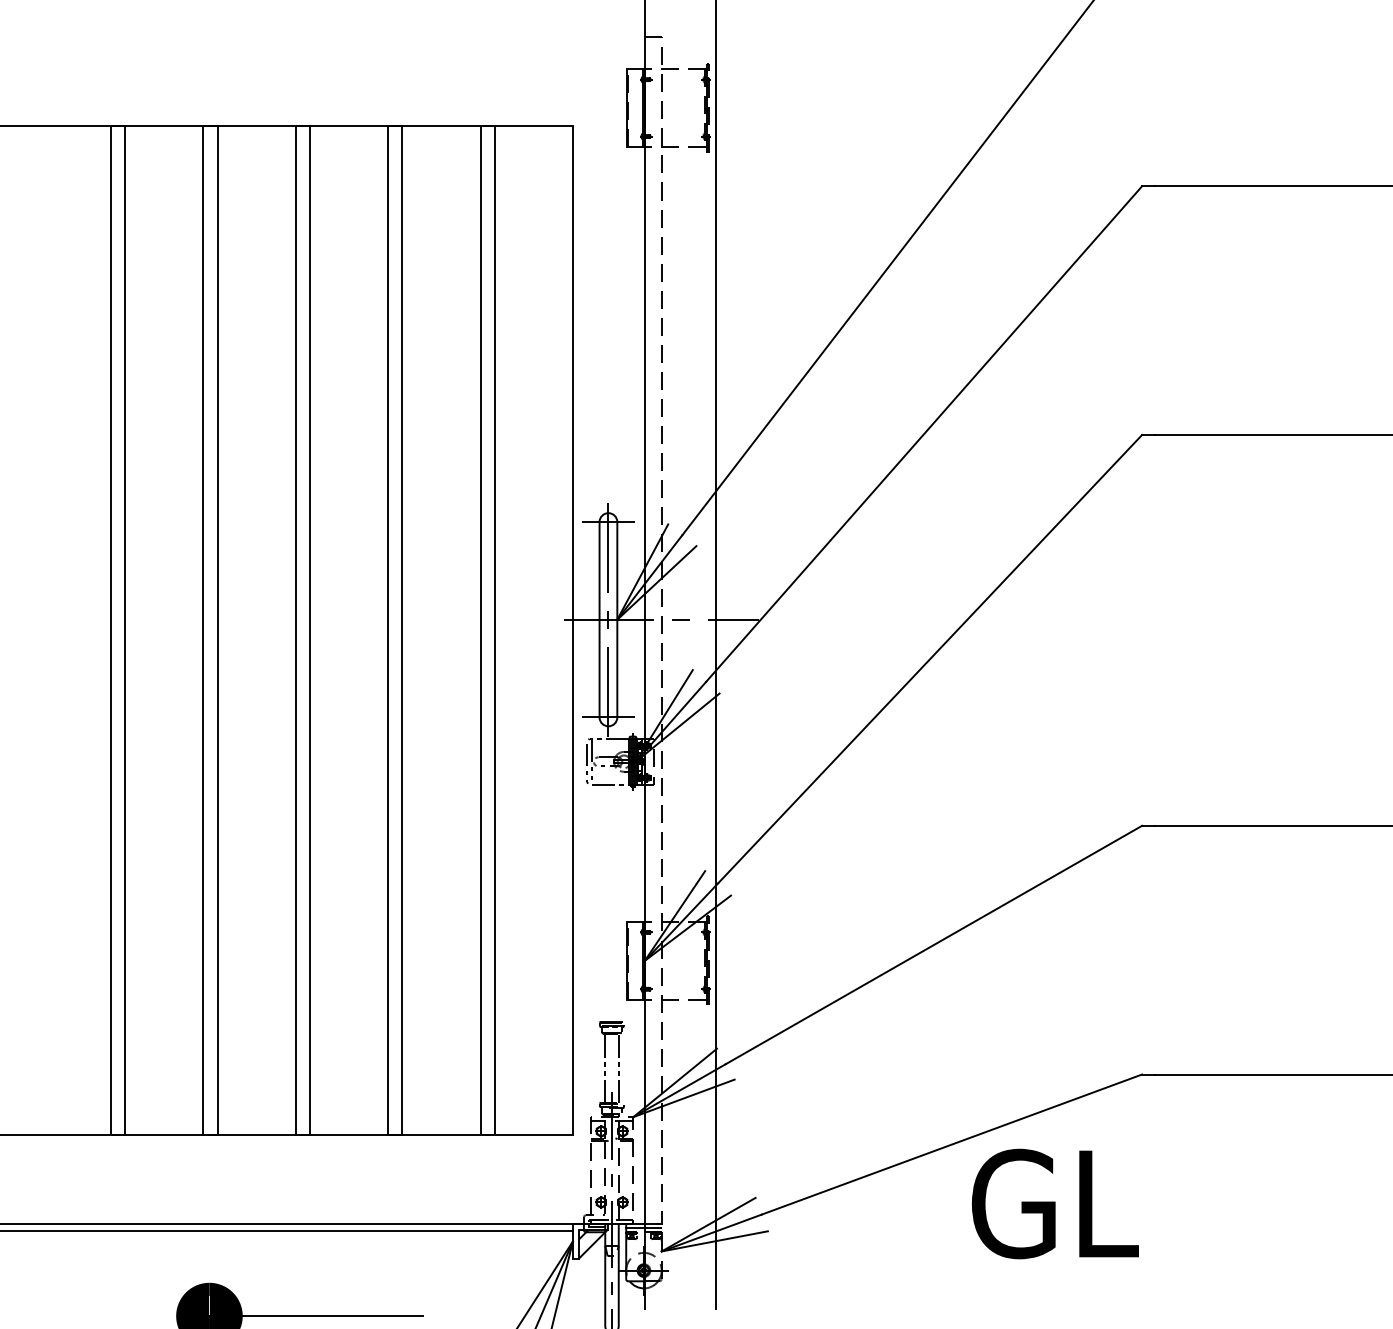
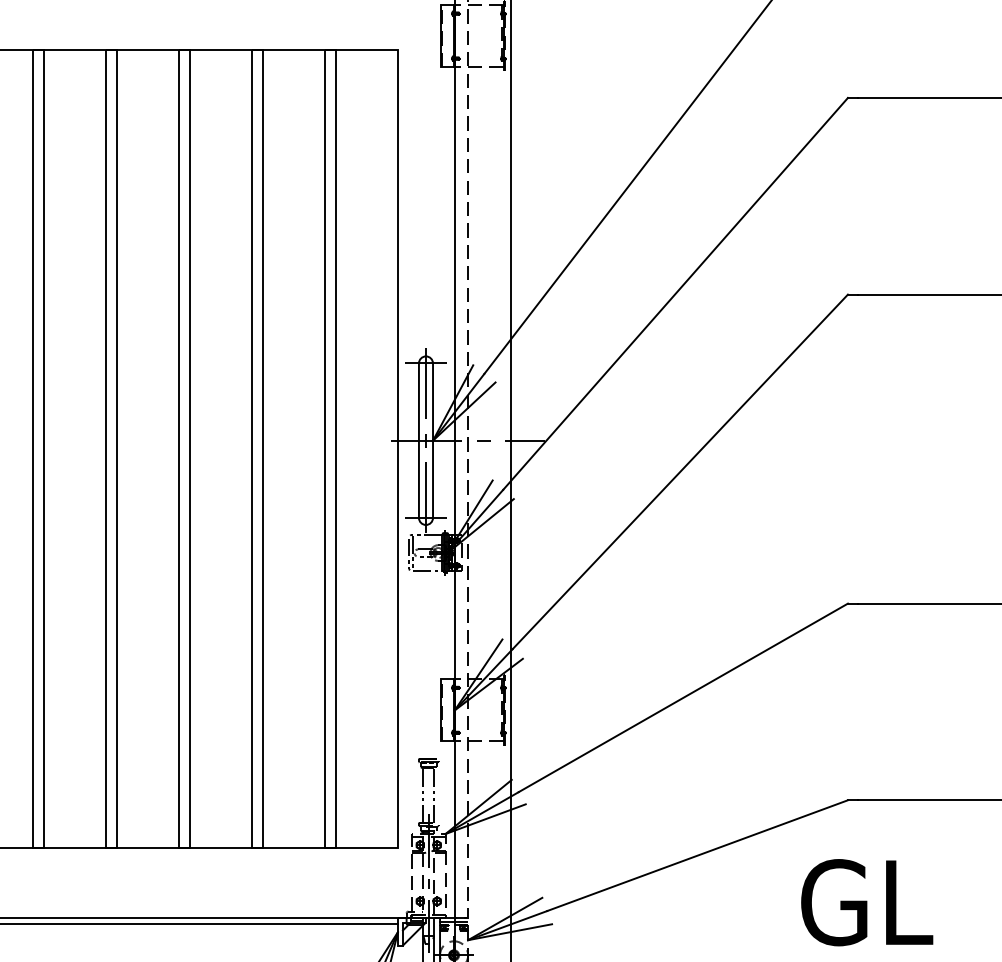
text: (1055, 1203) -> (867, 902), moved

